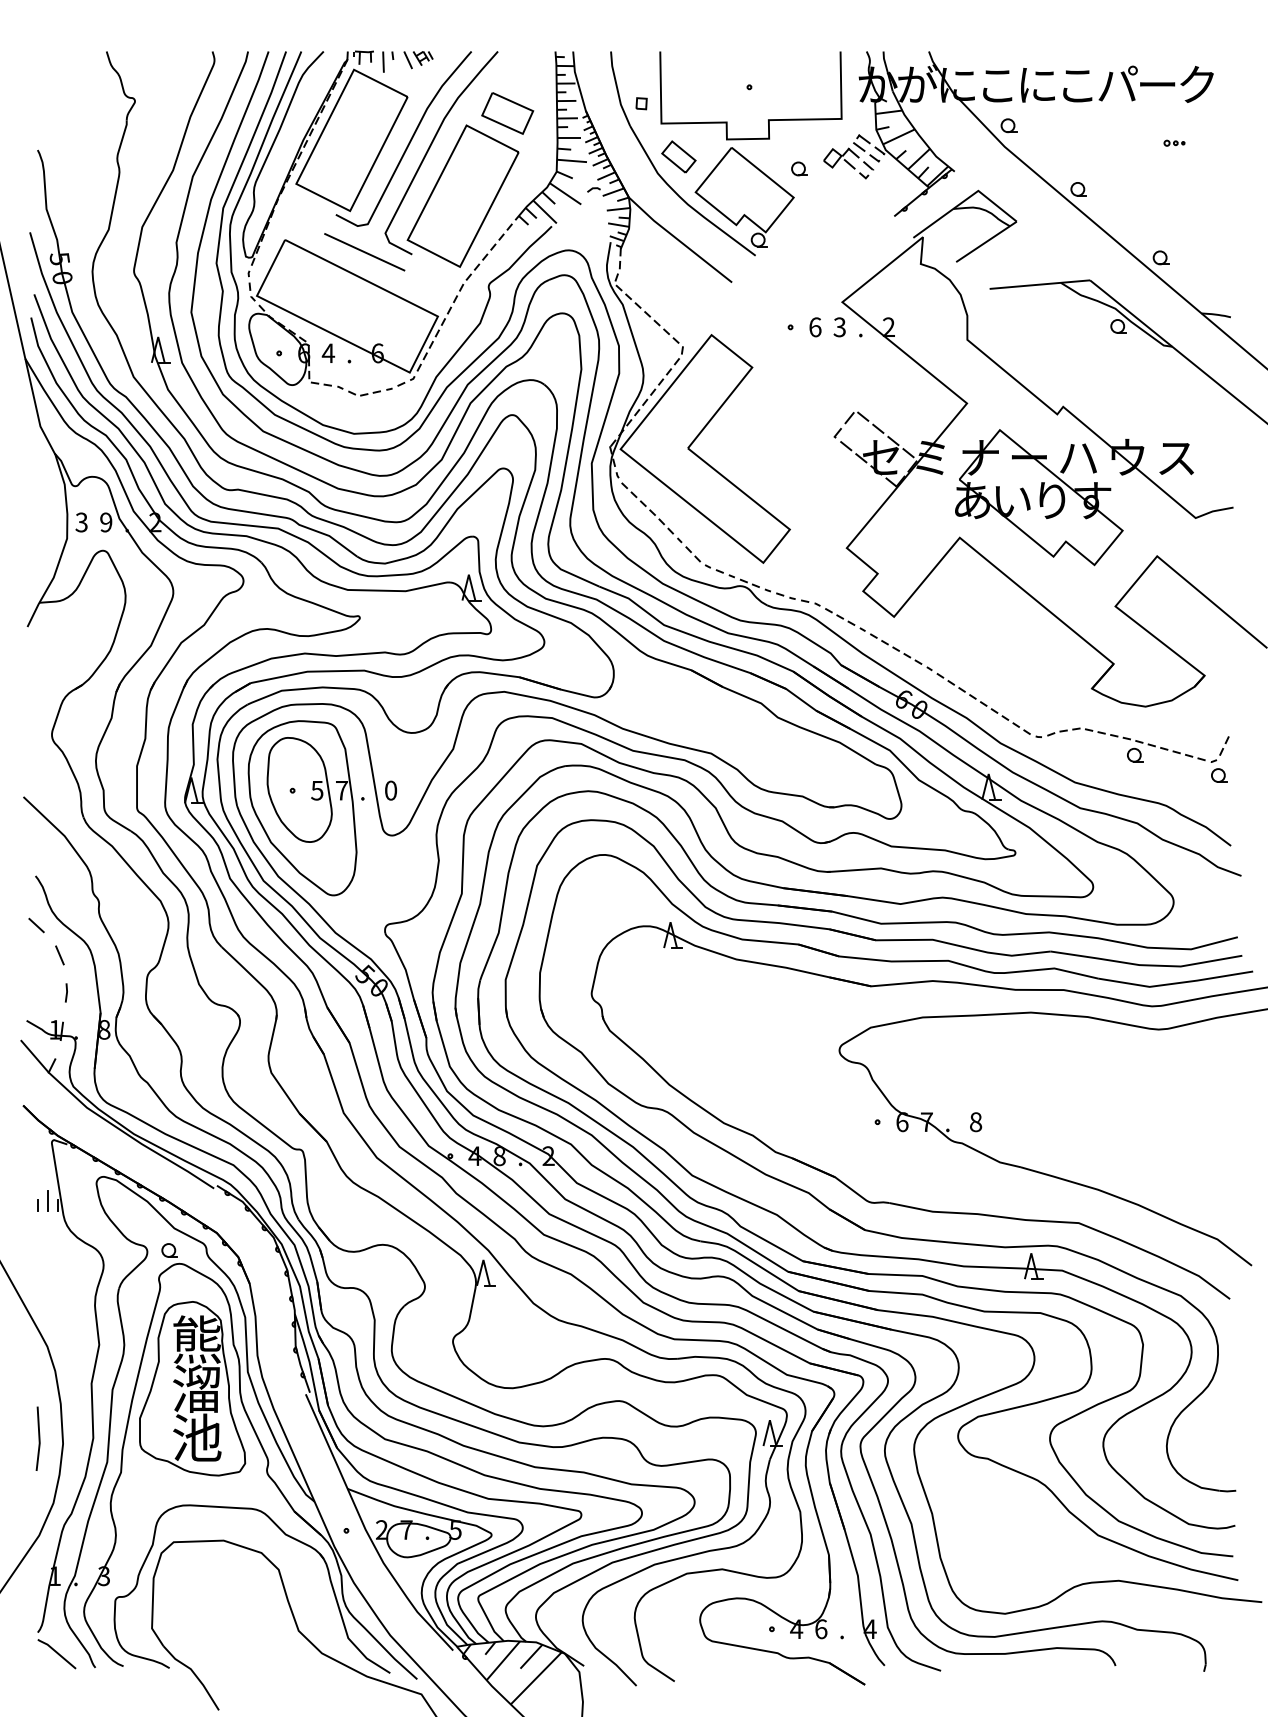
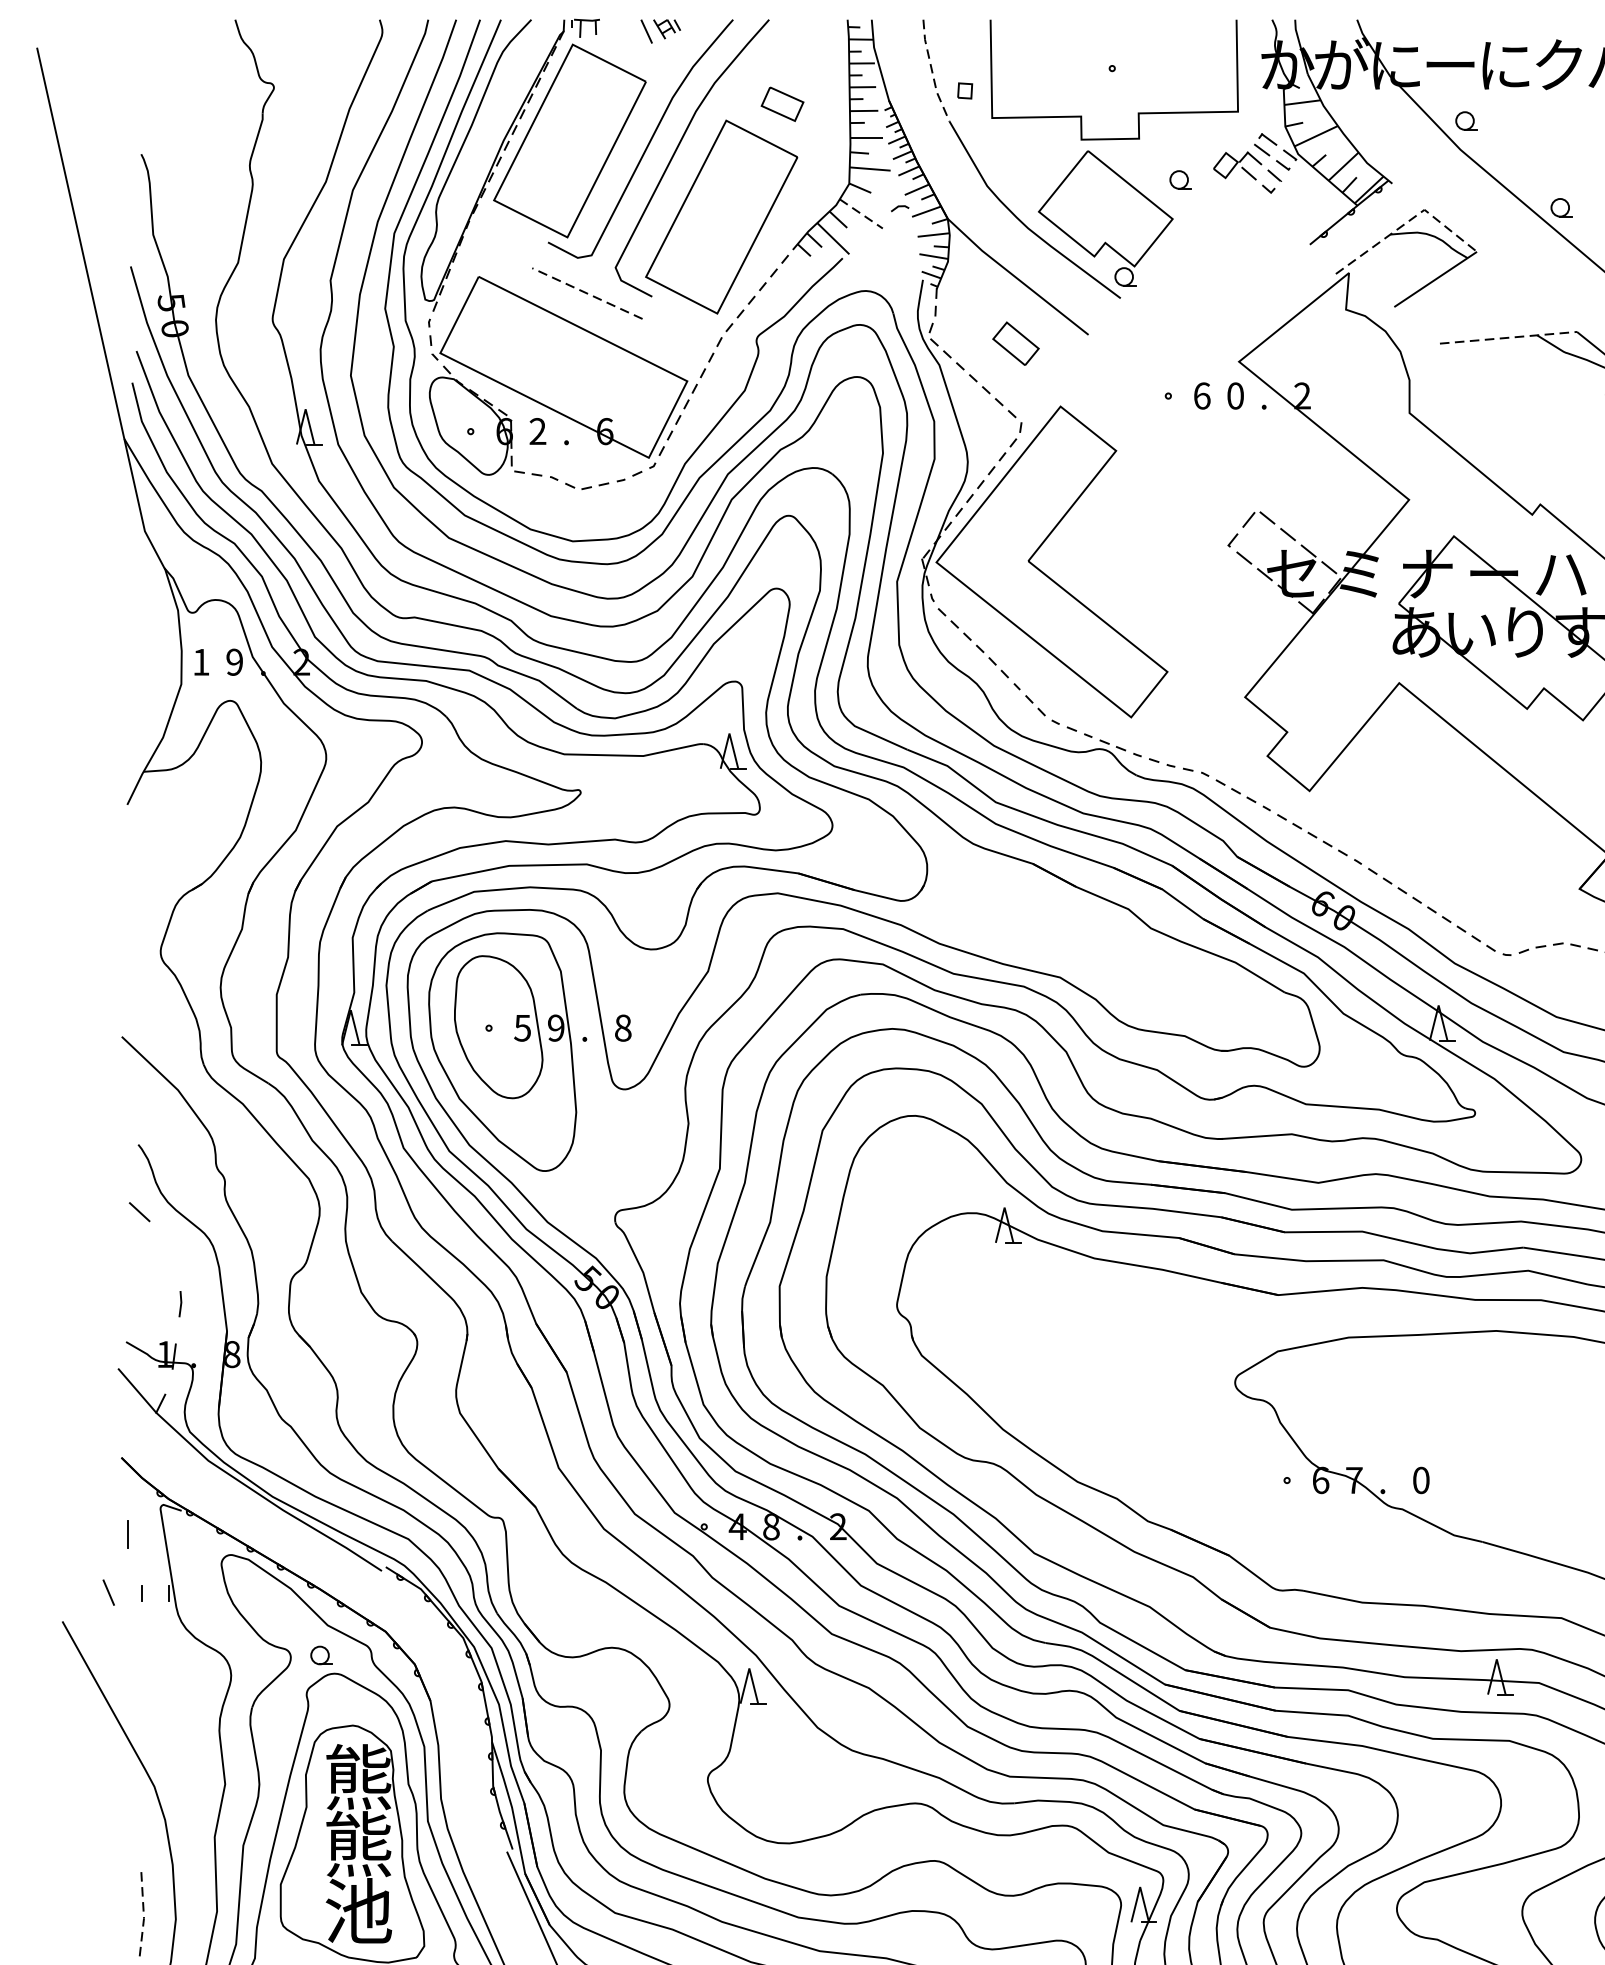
part: (388, 61) -> (619, 33), removed
text: (1076, 84) -> (1558, 64), こ -> ク
text: (997, 86) -> (1450, 67), こ -> ー
line: (617, 90) -> (932, 72), solid -> dashed
part: (507, 113) -> (782, 104), size x0.6
part: (678, 156) -> (1015, 343), moved
line: (565, 194) -> (861, 214), solid -> dashed
line: (966, 199) -> (1408, 221), solid -> dashed
line: (364, 252) -> (587, 293), solid -> dashed
line: (1040, 284) -> (1509, 337), solid -> dashed
text: (839, 327) -> (1235, 396), 3 -> 0
text: (328, 352) -> (537, 430), 4 -> 2
text: (81, 522) -> (200, 662), 3 -> 1
text: (341, 790) -> (555, 1027), 7 -> 9
text: (391, 790) -> (623, 1027), 0 -> 8
line: (59, 955) -> (108, 1592), moved
text: (976, 1121) -> (1422, 1479), 8 -> 0
line: (47, 1200) -> (127, 1534), moved
text: (196, 1388) -> (357, 1843), 溜 -> 熊
line: (39, 1439) -> (143, 1913), solid -> dashed

